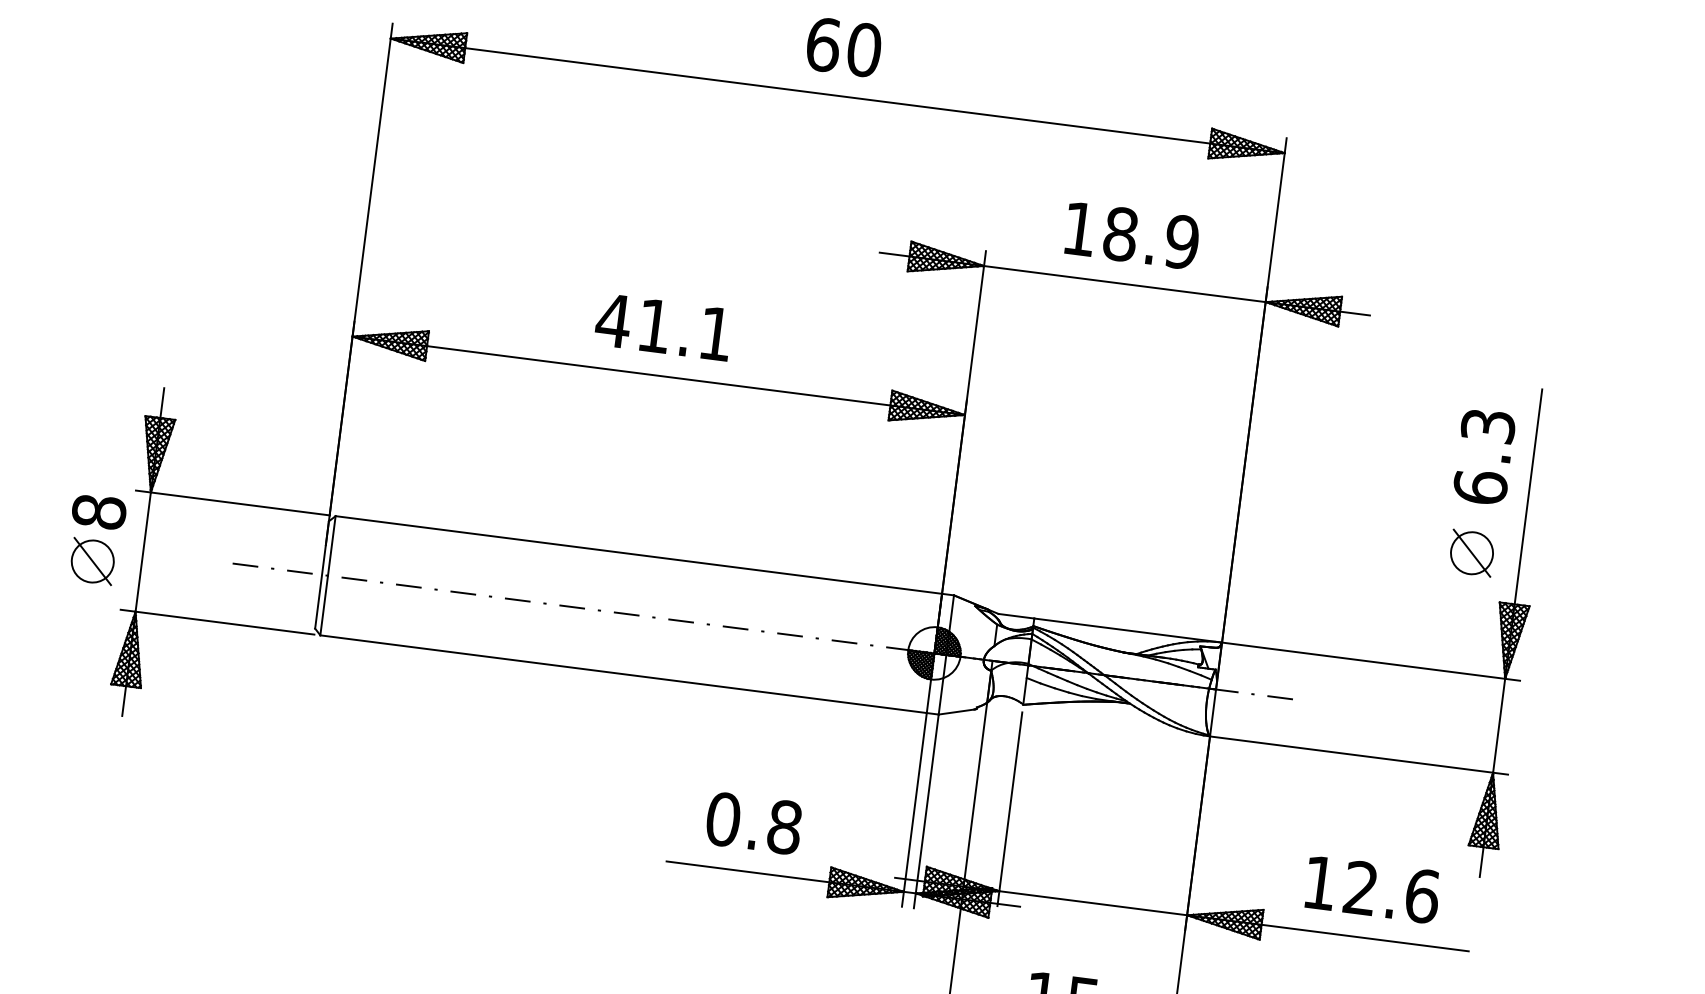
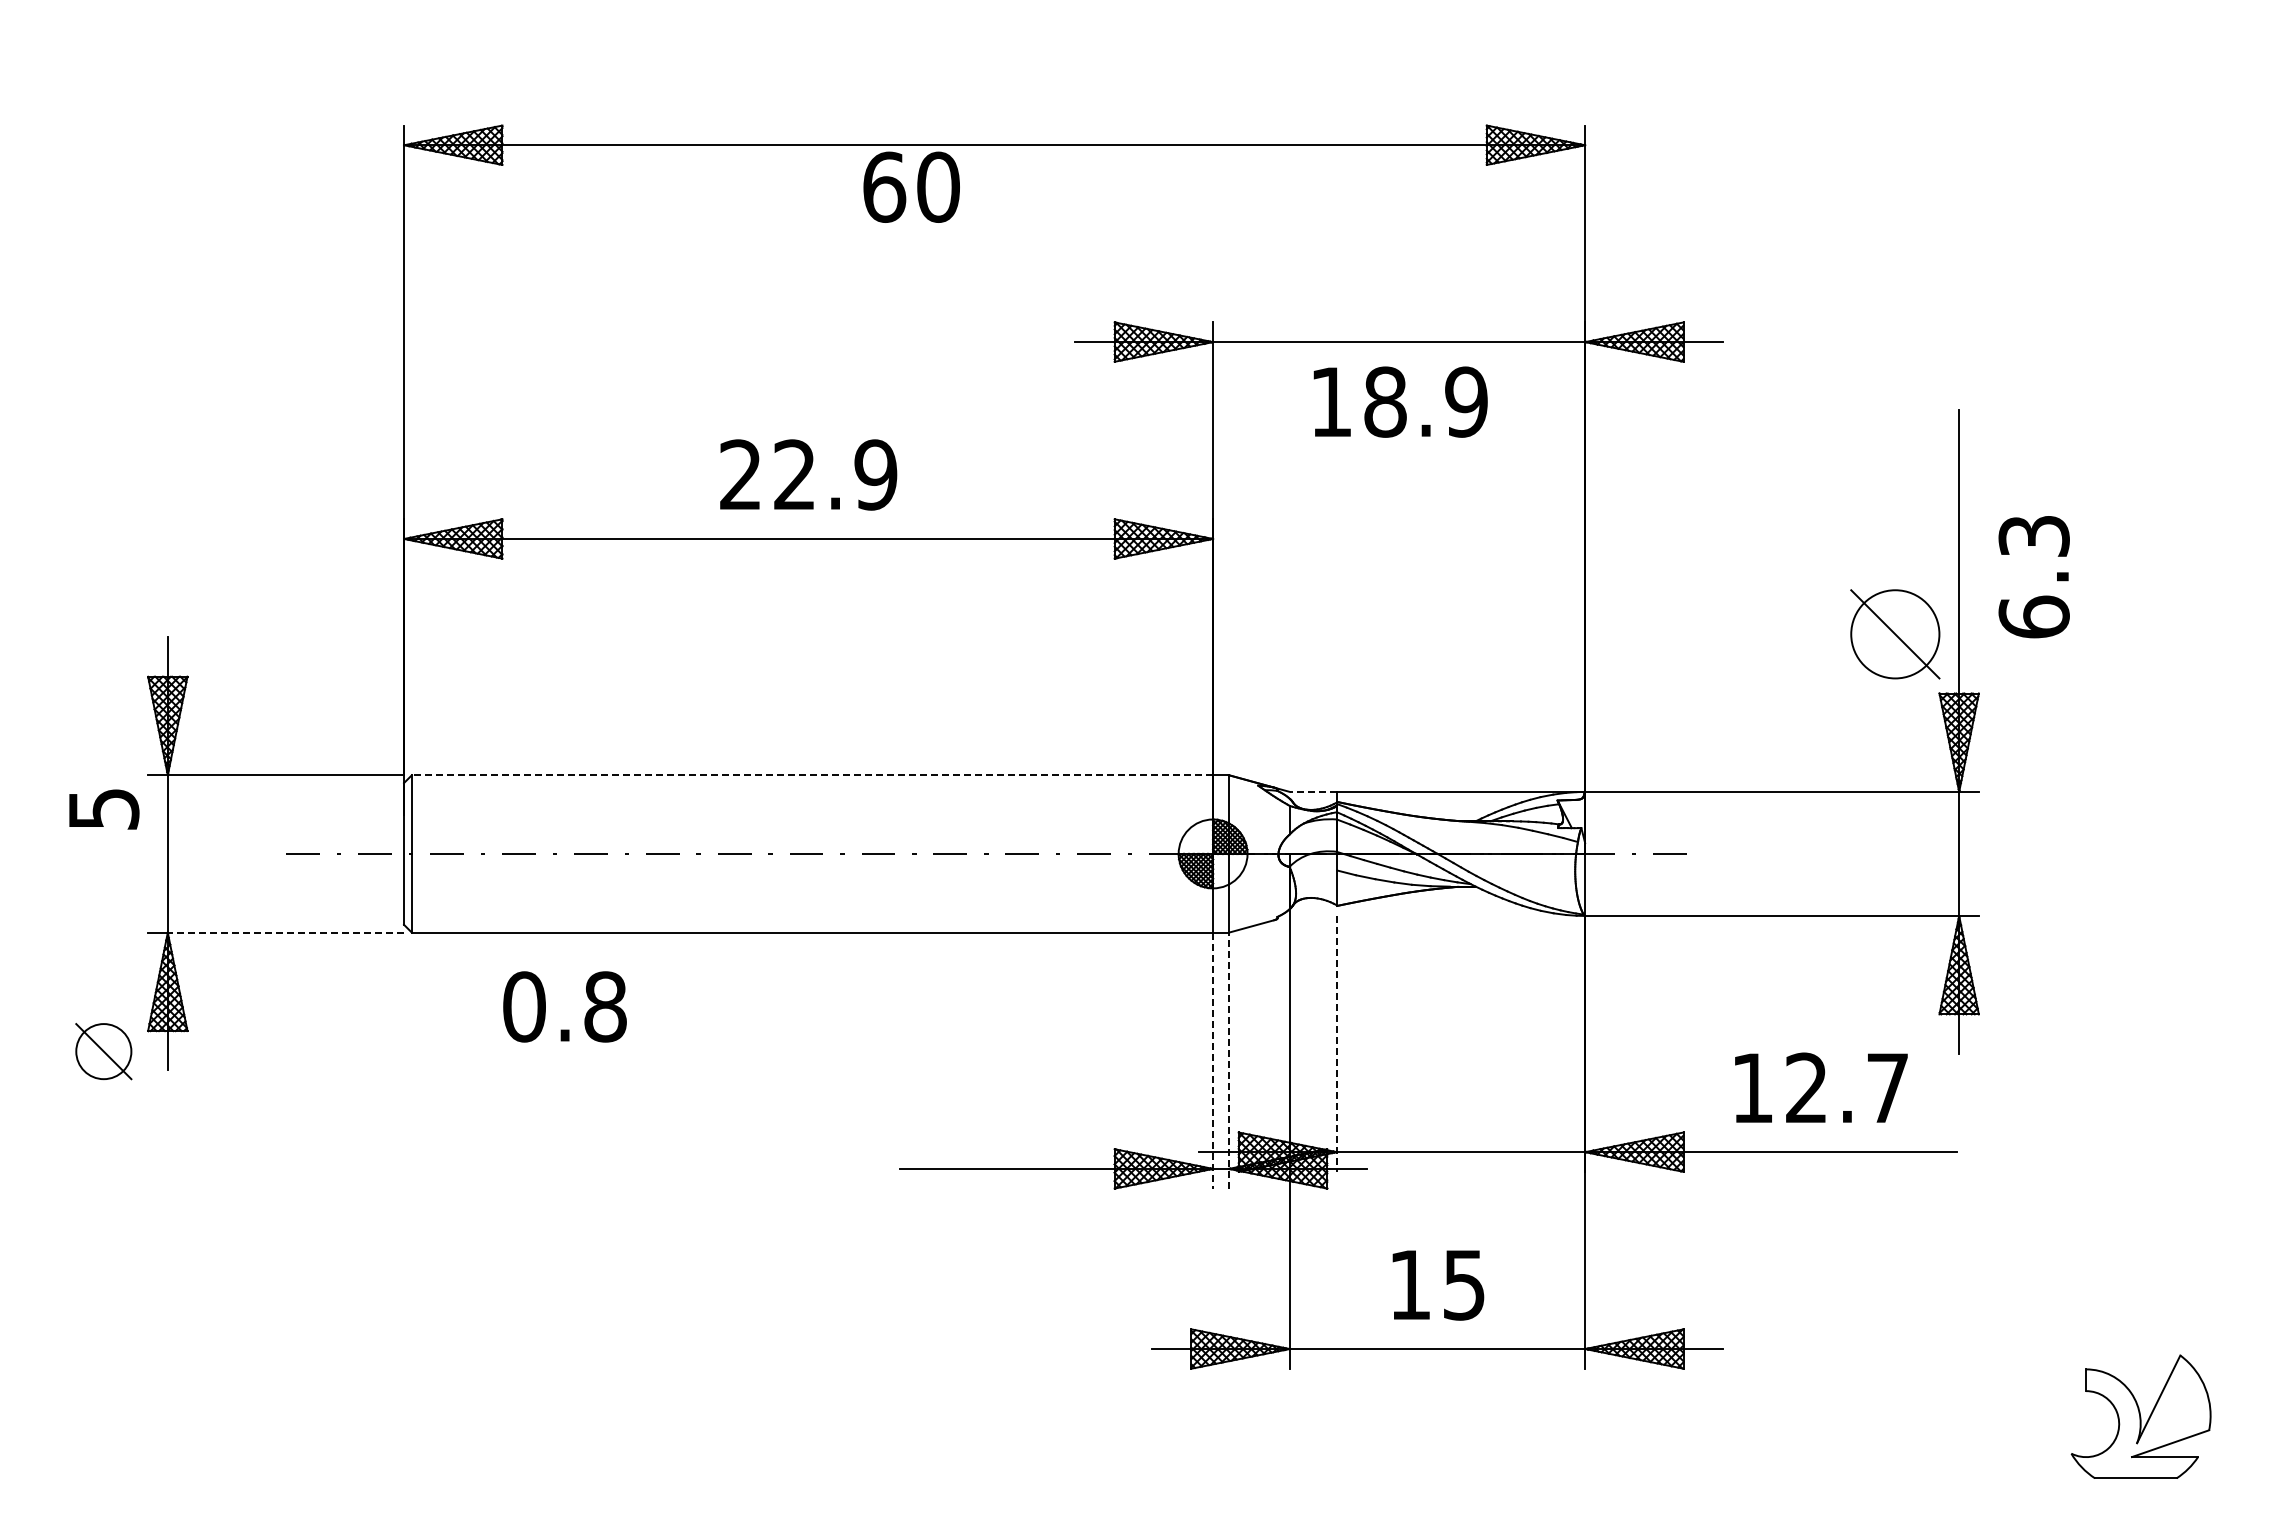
text: (843, 46) -> (911, 186), moved
text: (1132, 235) -> (1400, 401), moved
text: (664, 326) -> (807, 474), 41.1 -> 22.9
text: (1483, 457) -> (2033, 577), moved
text: (98, 512) -> (103, 809), 8 -> 5
part: (1471, 552) -> (1894, 633), size x1.6
line: (638, 555) -> (812, 775), solid -> dashed
part: (92, 561) -> (103, 1051), moved
line: (1016, 615) -> (1313, 791), solid -> dashed
line: (224, 622) -> (285, 932), solid -> dashed
line: (1010, 808) -> (1337, 1043), solid -> dashed
line: (914, 809) -> (1213, 1060), solid -> dashed
line: (926, 811) -> (1228, 1060), solid -> dashed
text: (753, 823) -> (564, 1006), moved
text: (1422, 895) -> (1888, 1087), 12.6 -> 12.7

